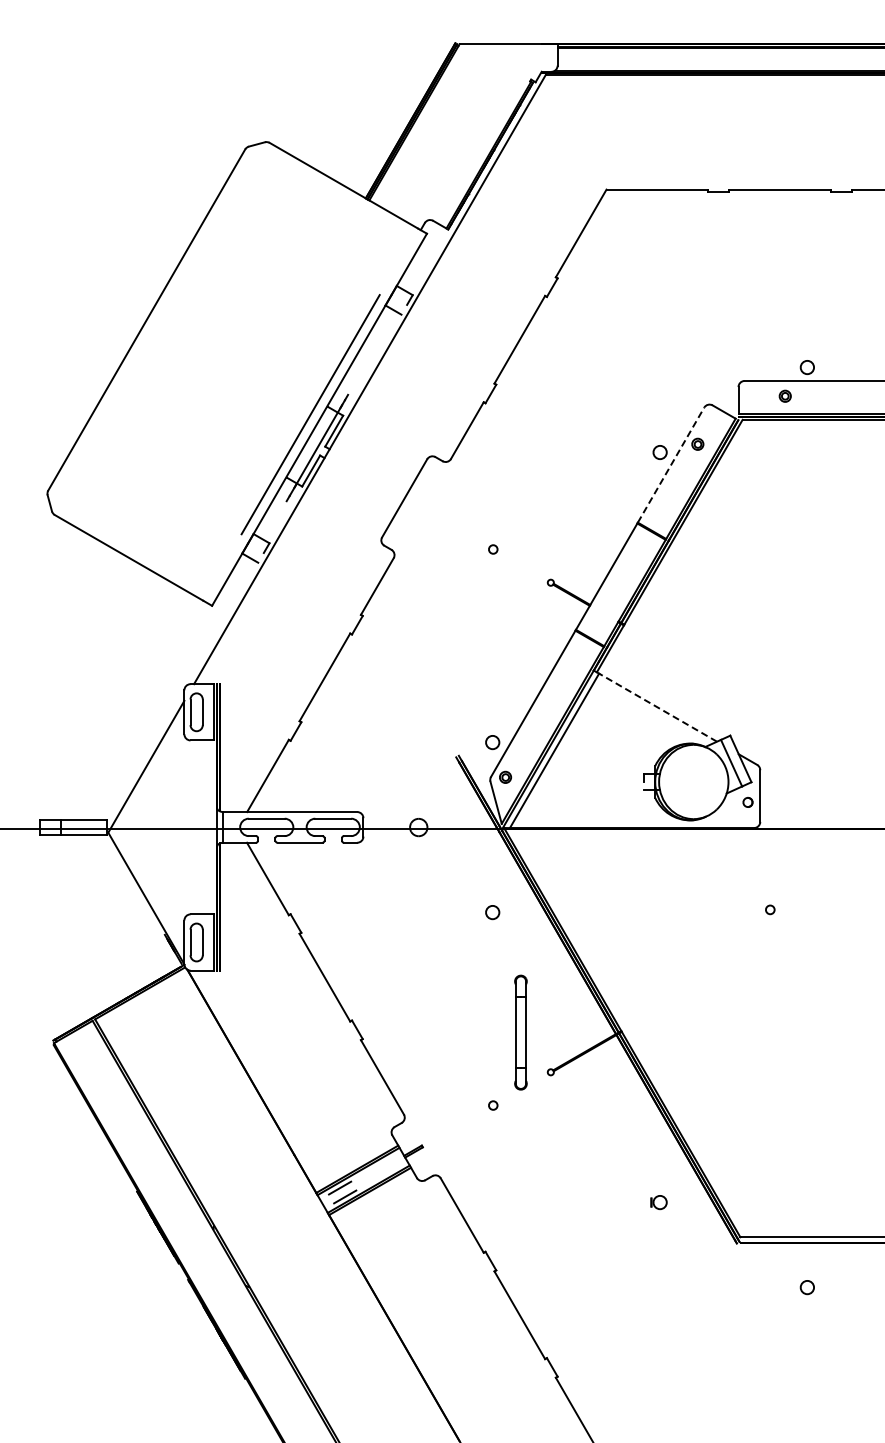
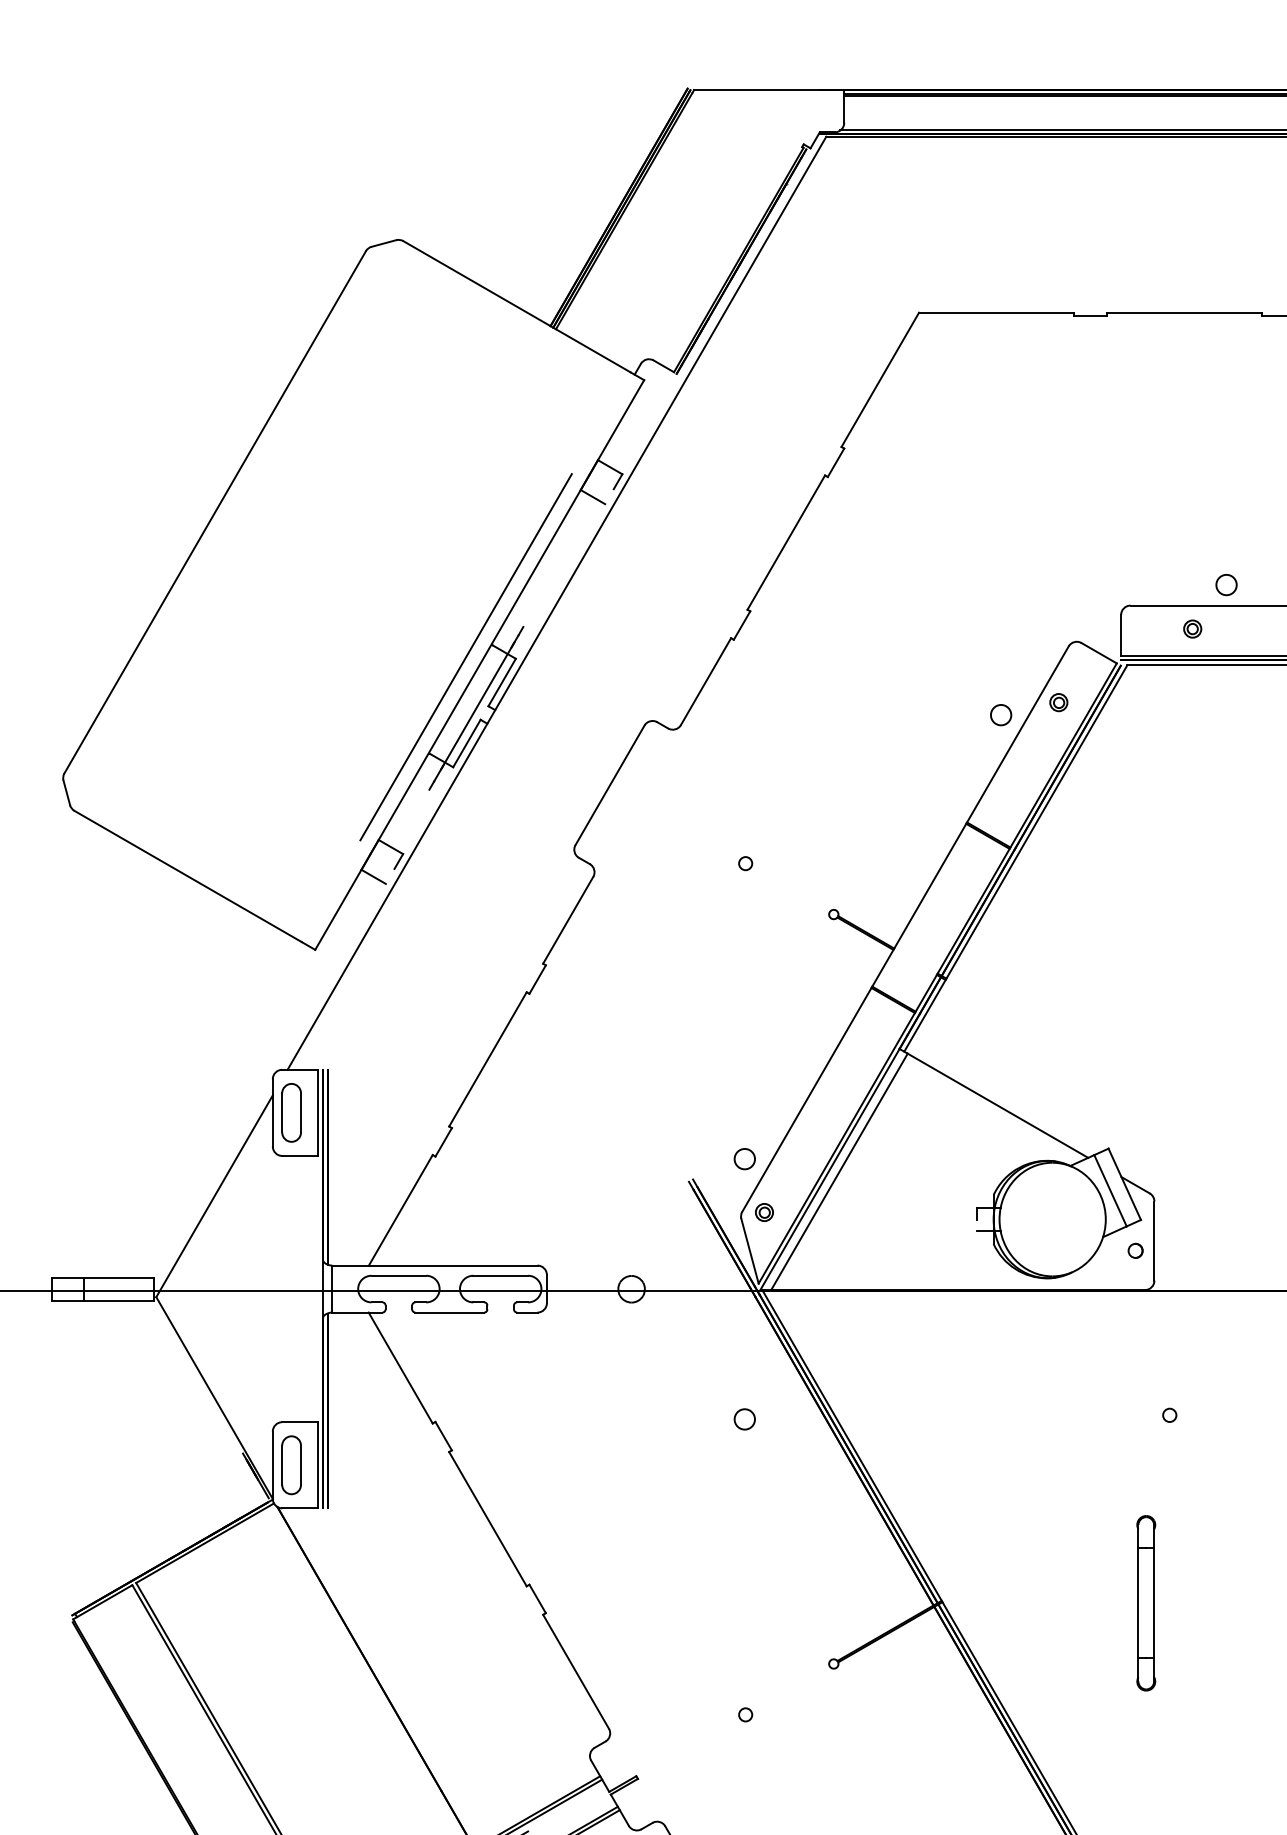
line: (671, 464) -> (1018, 733), dashed -> solid
line: (657, 707) -> (997, 1105), dashed -> solid
part: (520, 1032) -> (1145, 1603), moved

